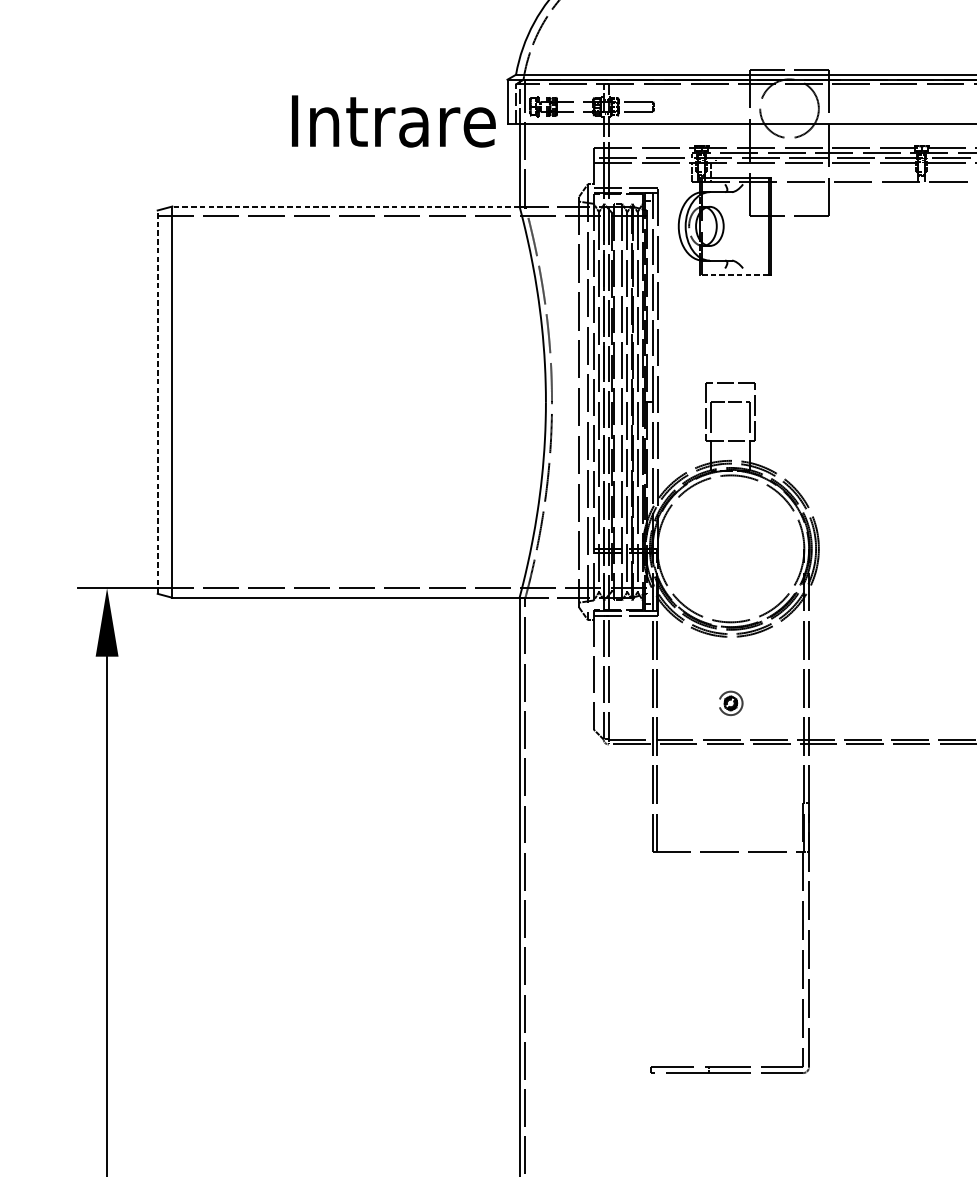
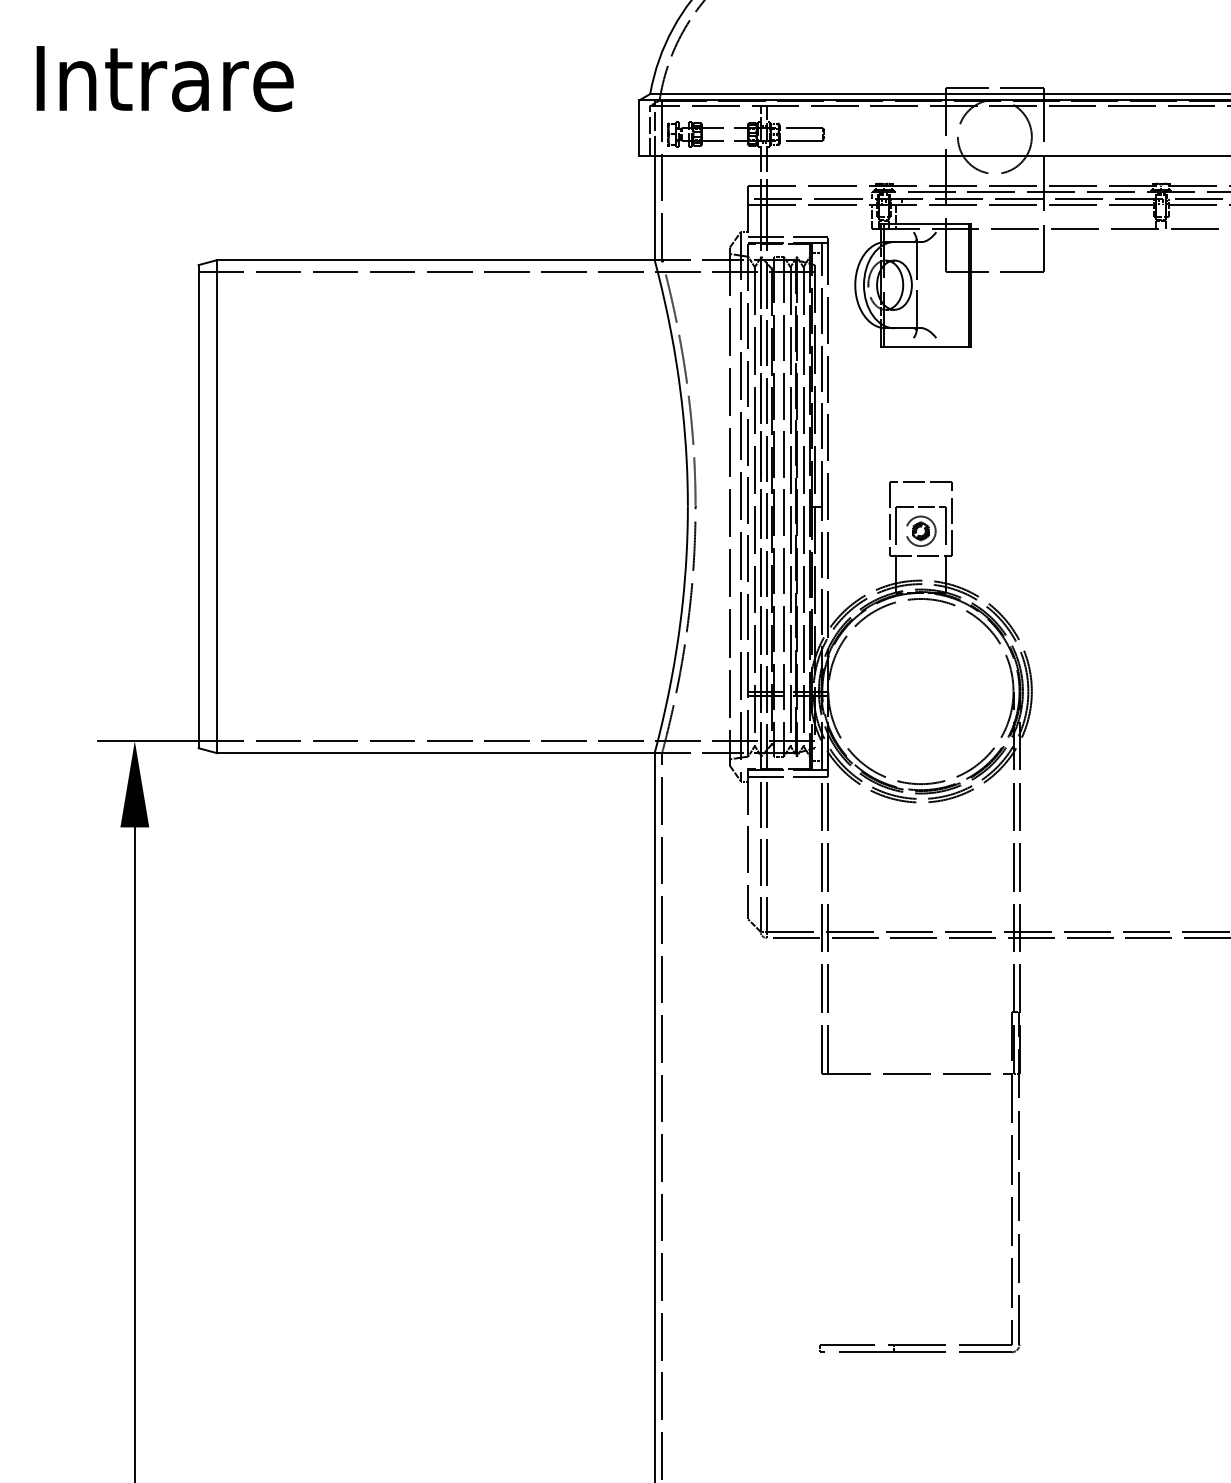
text: (393, 121) -> (164, 78), moved
line: (345, 206) -> (435, 260), dashed -> solid
line: (727, 226) -> (916, 285), added
line: (734, 275) -> (925, 346), dashed -> solid
line: (157, 402) -> (198, 506), dashed -> solid
part: (731, 702) -> (921, 530), moved

